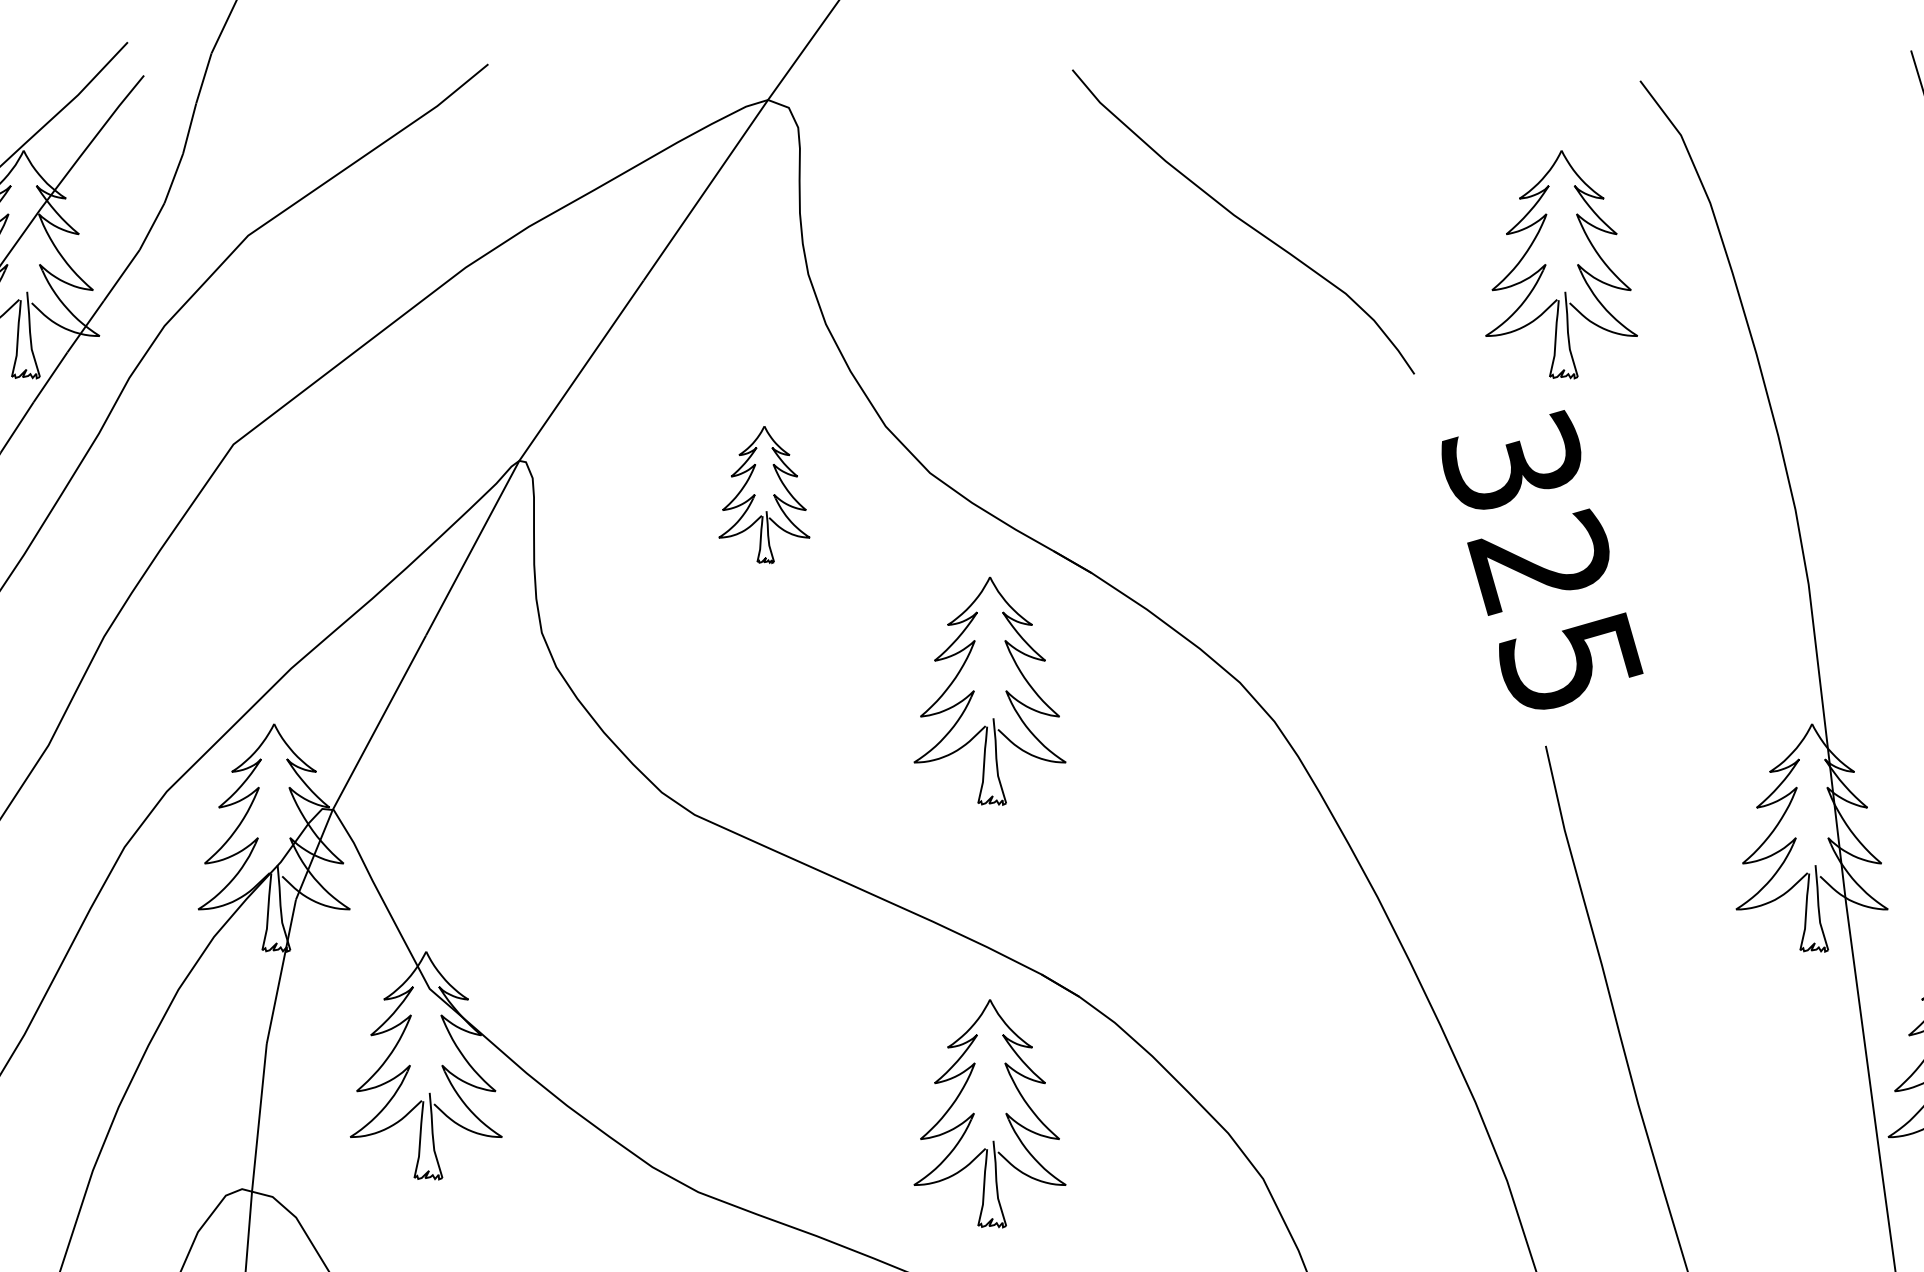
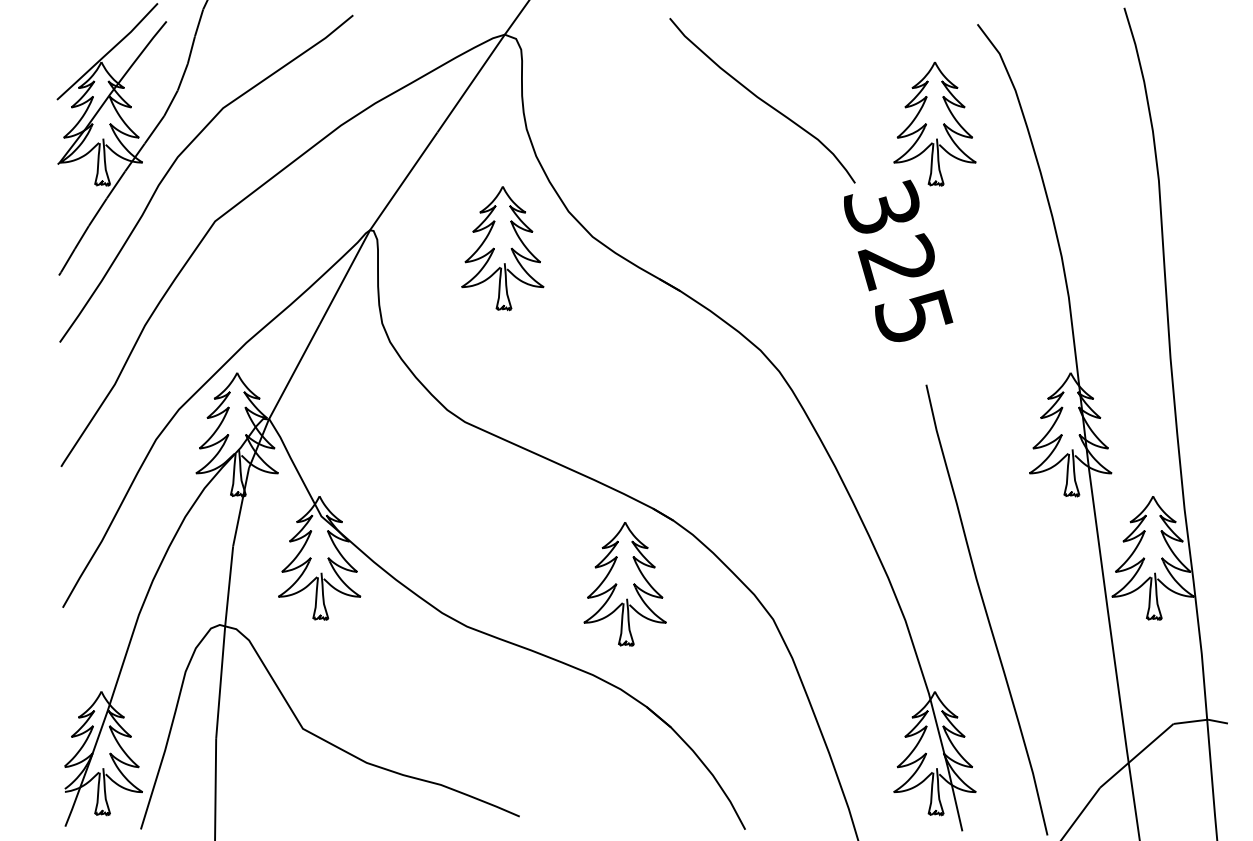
part: (763, 494) -> (502, 248), size x1.67
text: (1542, 559) -> (898, 260), moved
part: (988, 691) -> (624, 355), removed

